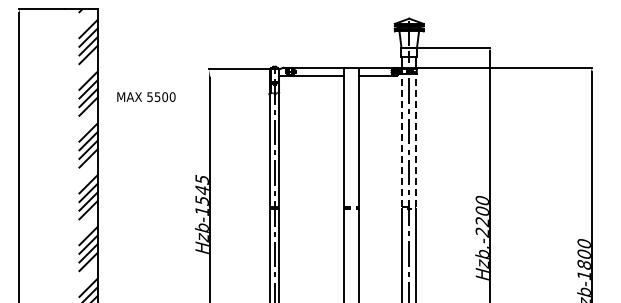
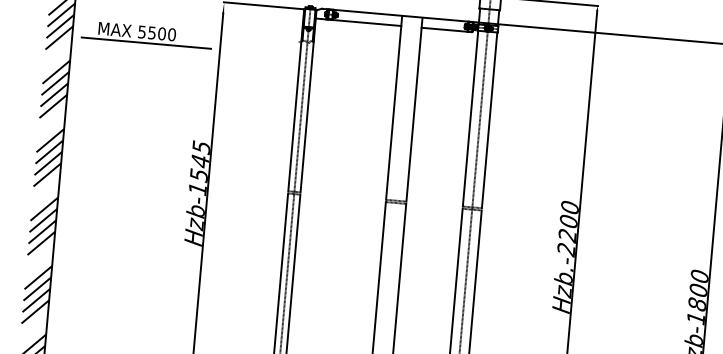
line: (153, 105) -> (145, 43), added
line: (402, 139) -> (471, 117), dashed -> solid
line: (416, 139) -> (489, 119), dashed -> solid

